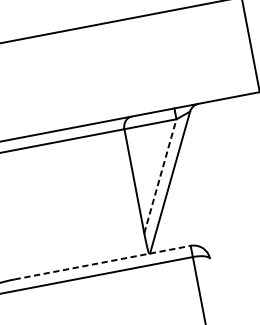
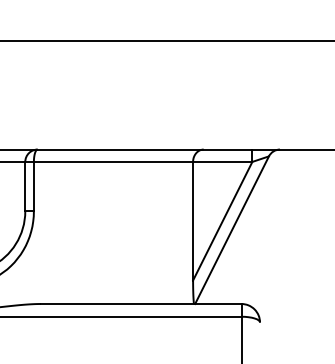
line: (160, 175) -> (222, 220), dashed -> solid
line: (102, 262) -> (141, 303), dashed -> solid

